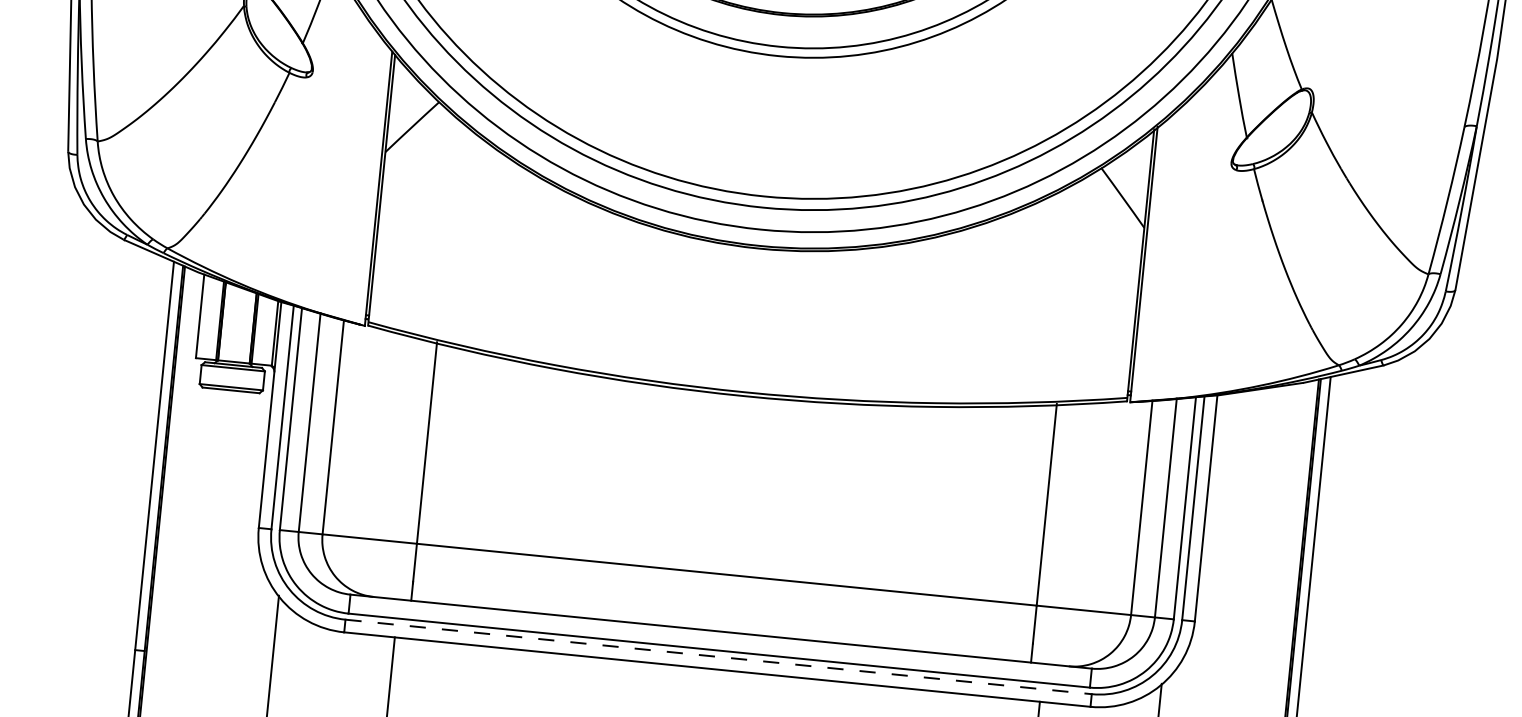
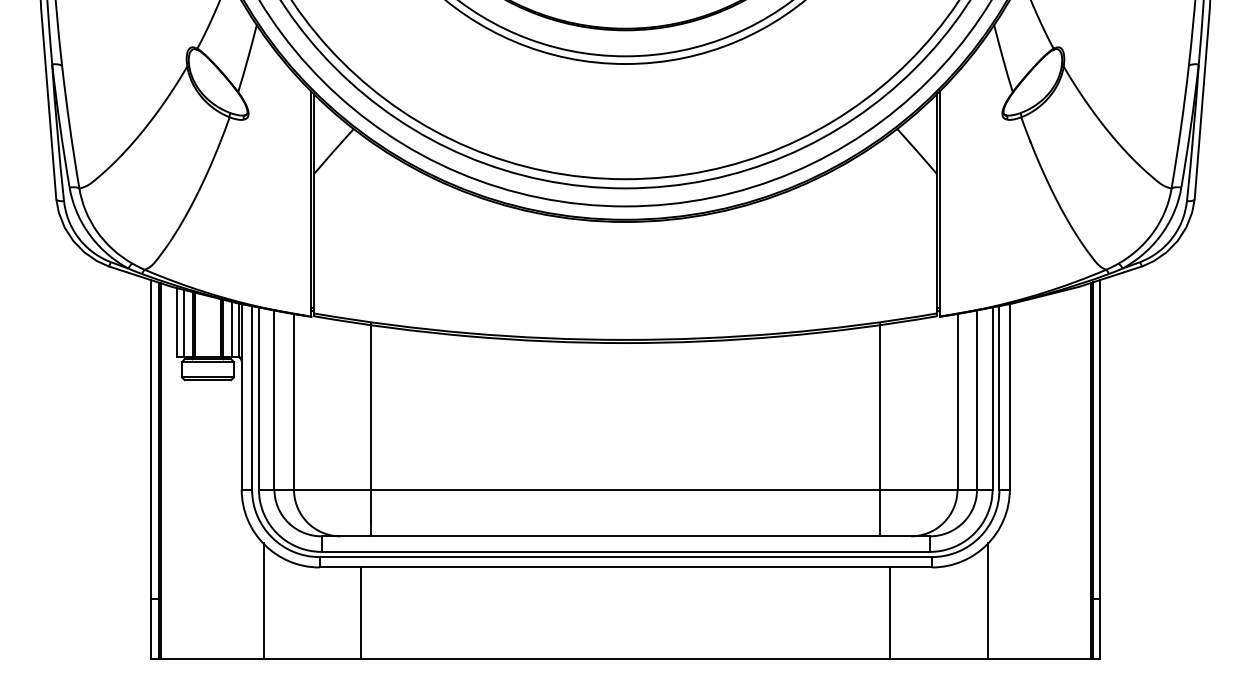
line: (209, 317) -> (184, 322), added
line: (266, 330) -> (231, 328), added
line: (719, 657) -> (626, 557), dashed -> solid

